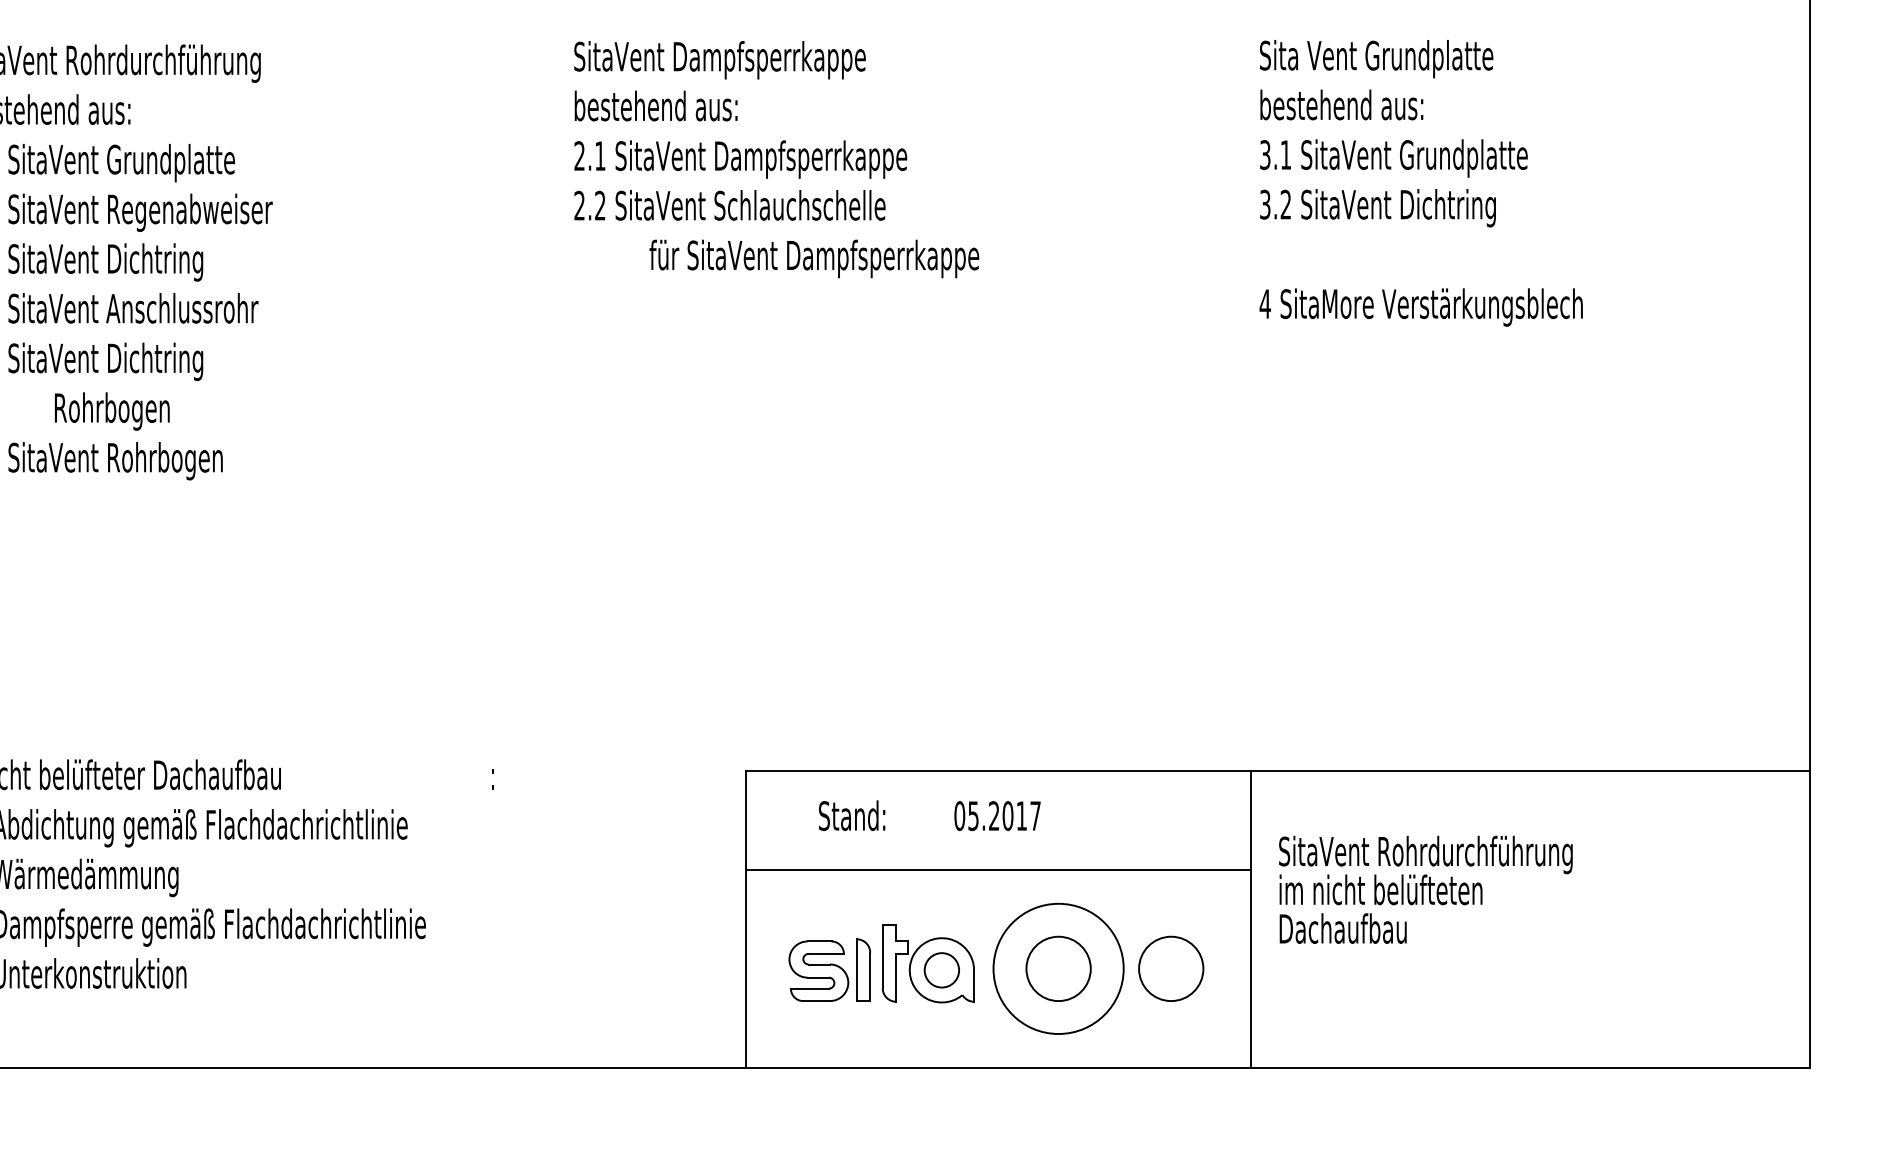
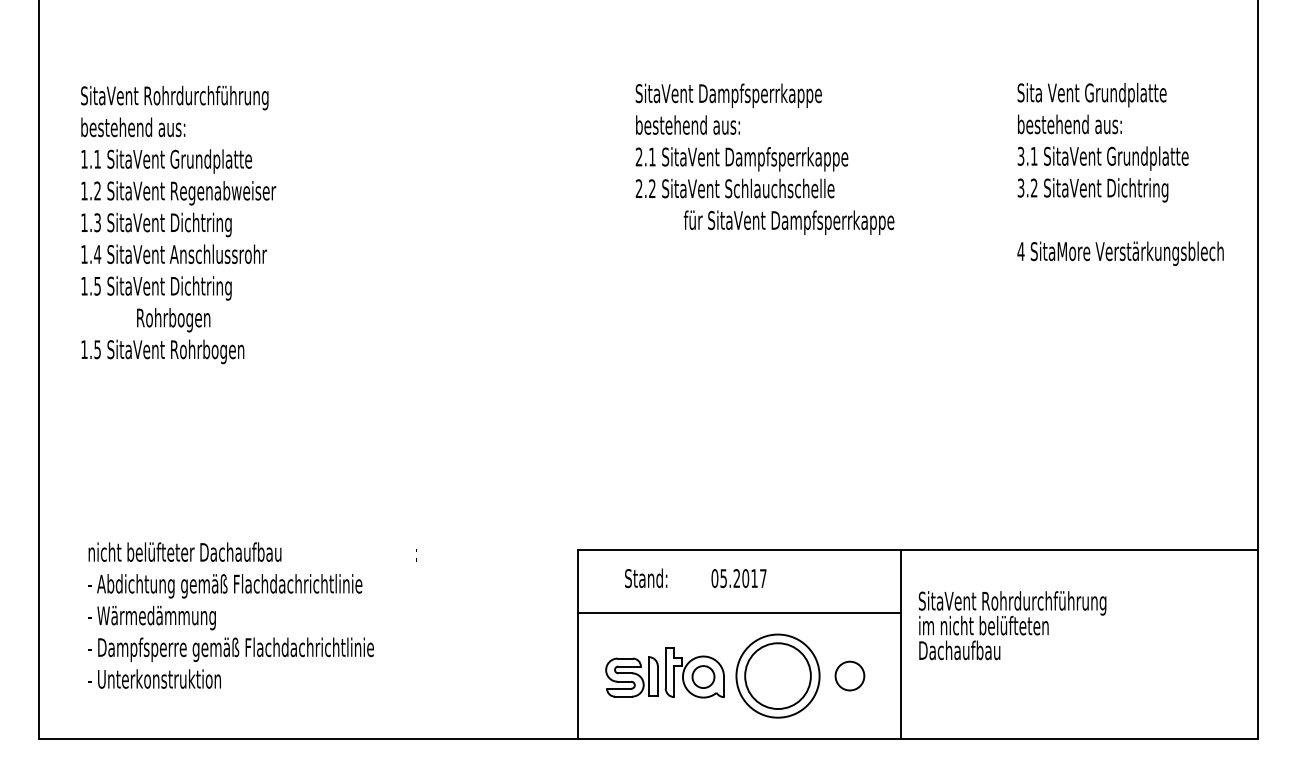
text: (775, 158) -> (764, 158), moved
text: (1421, 181) -> (1120, 173), moved
circle: (1057, 967) -> (777, 675), size x1.6
circle: (1170, 967) -> (849, 675), size x0.7

